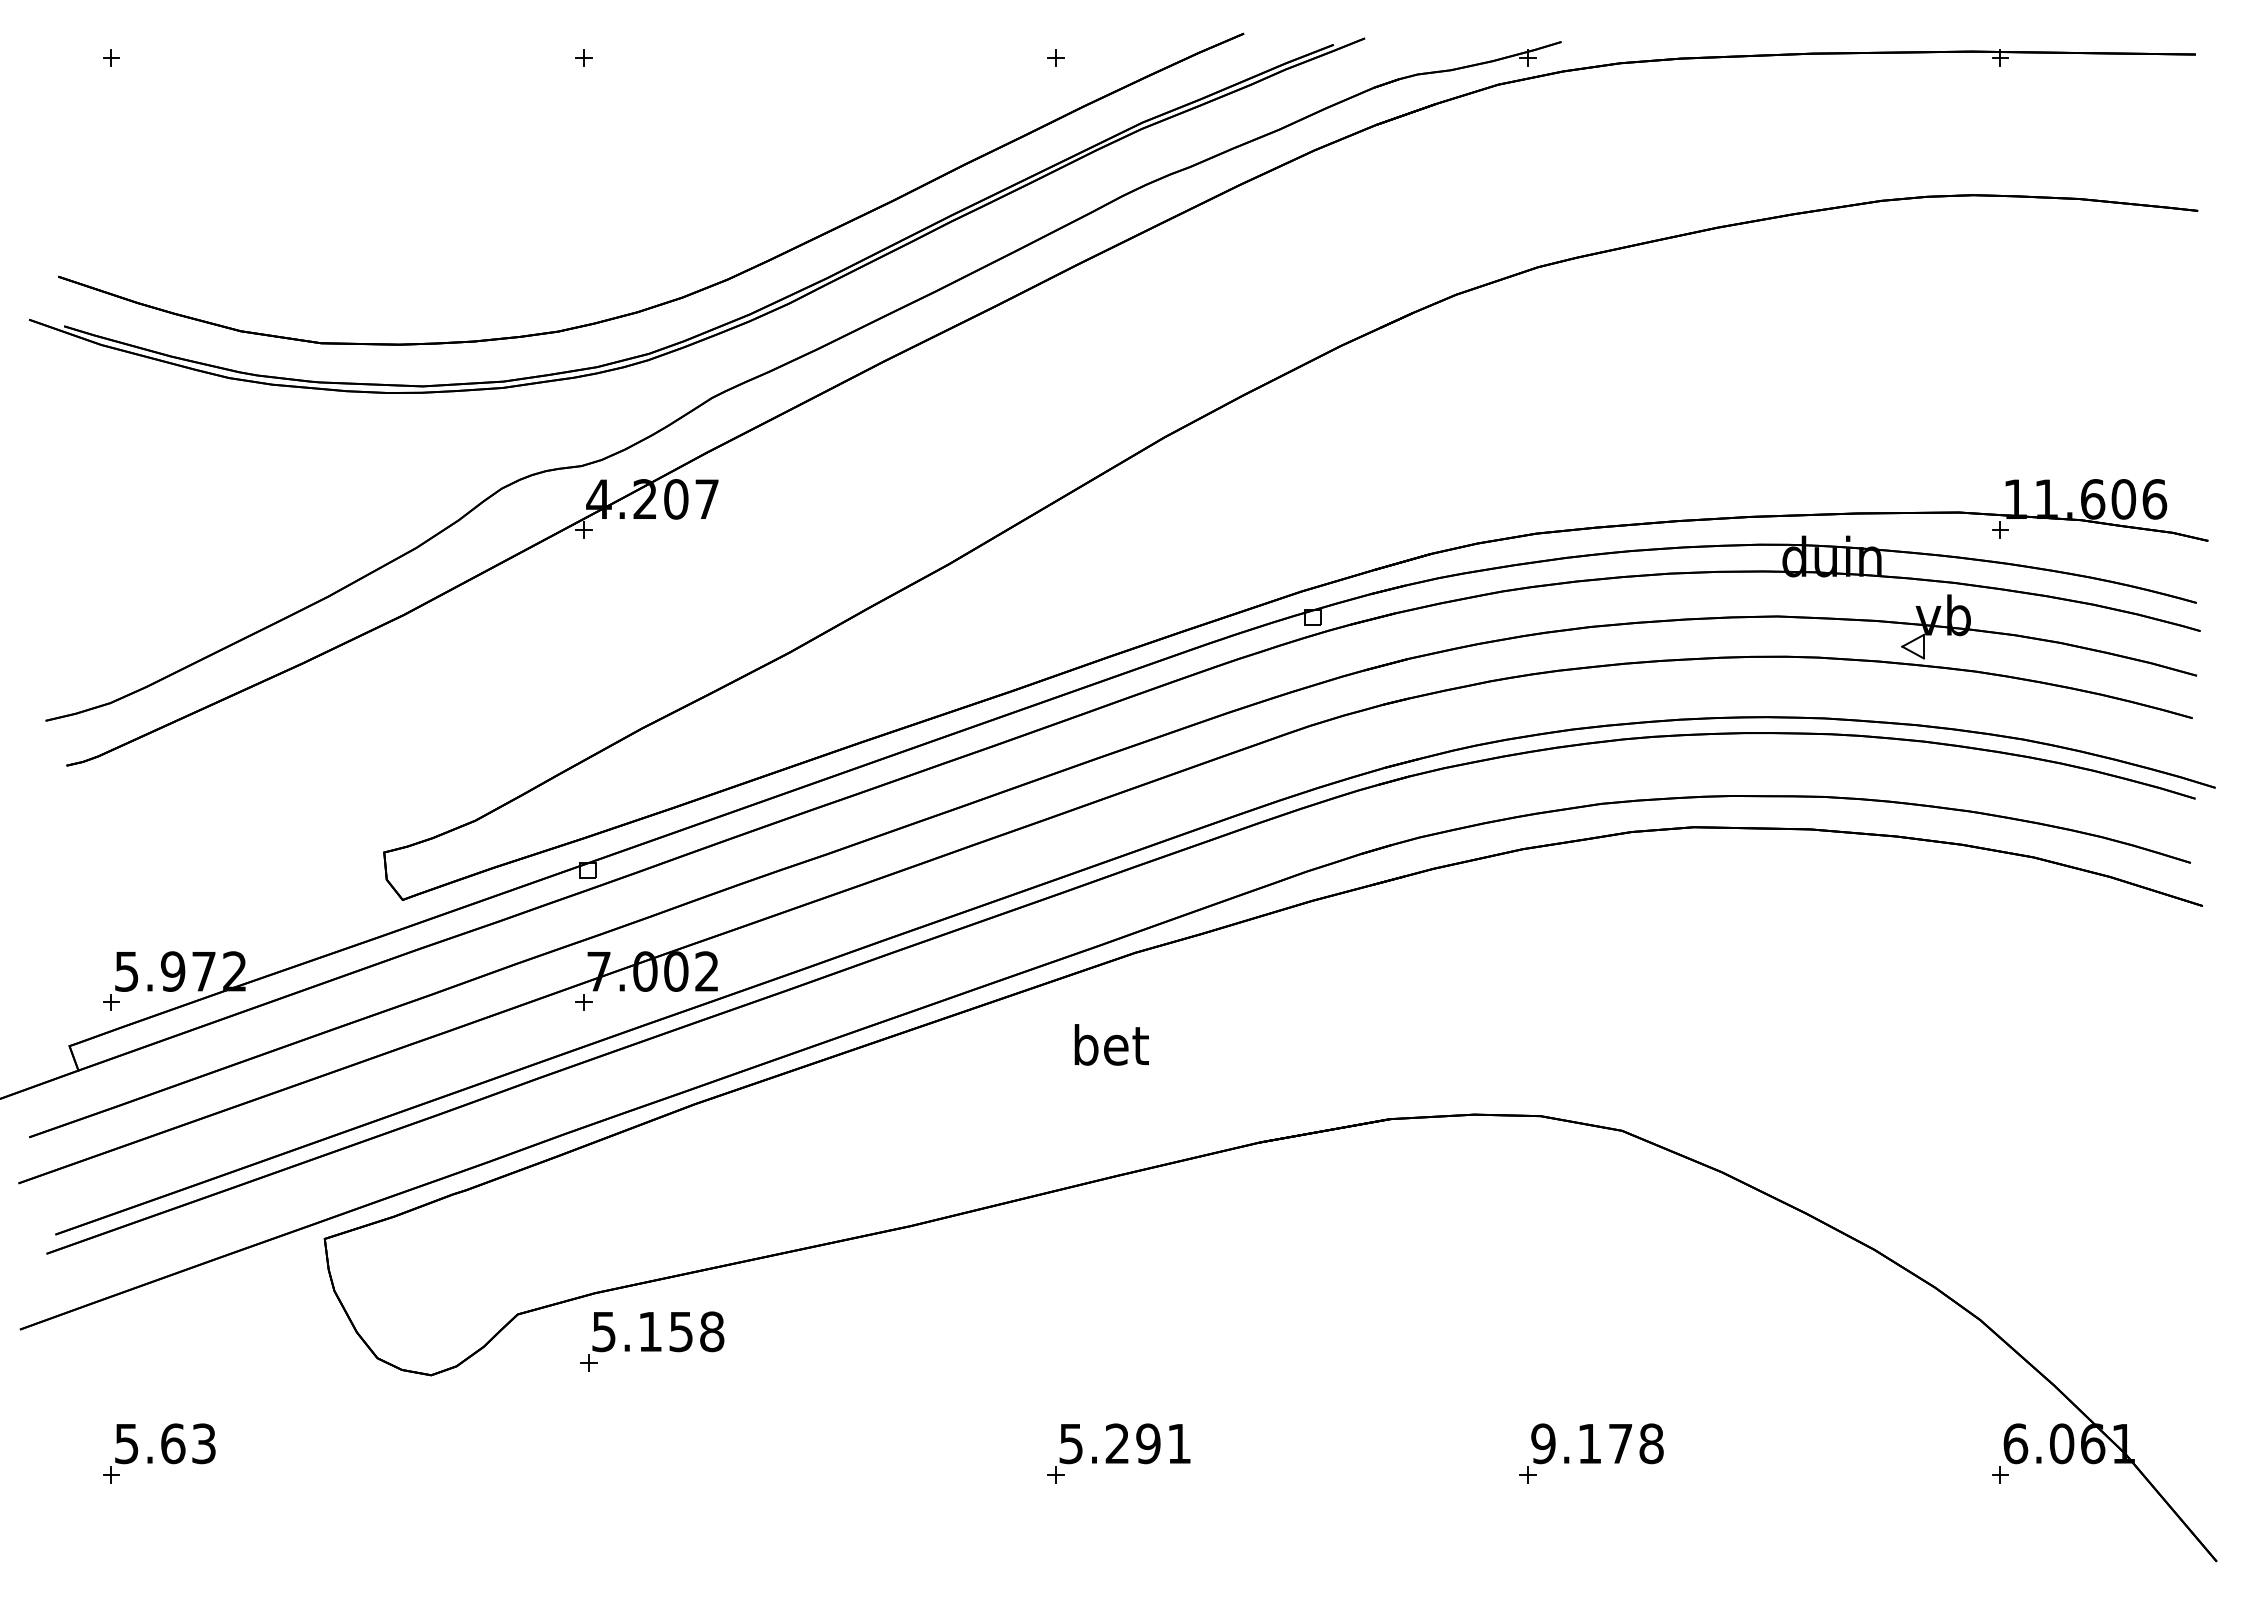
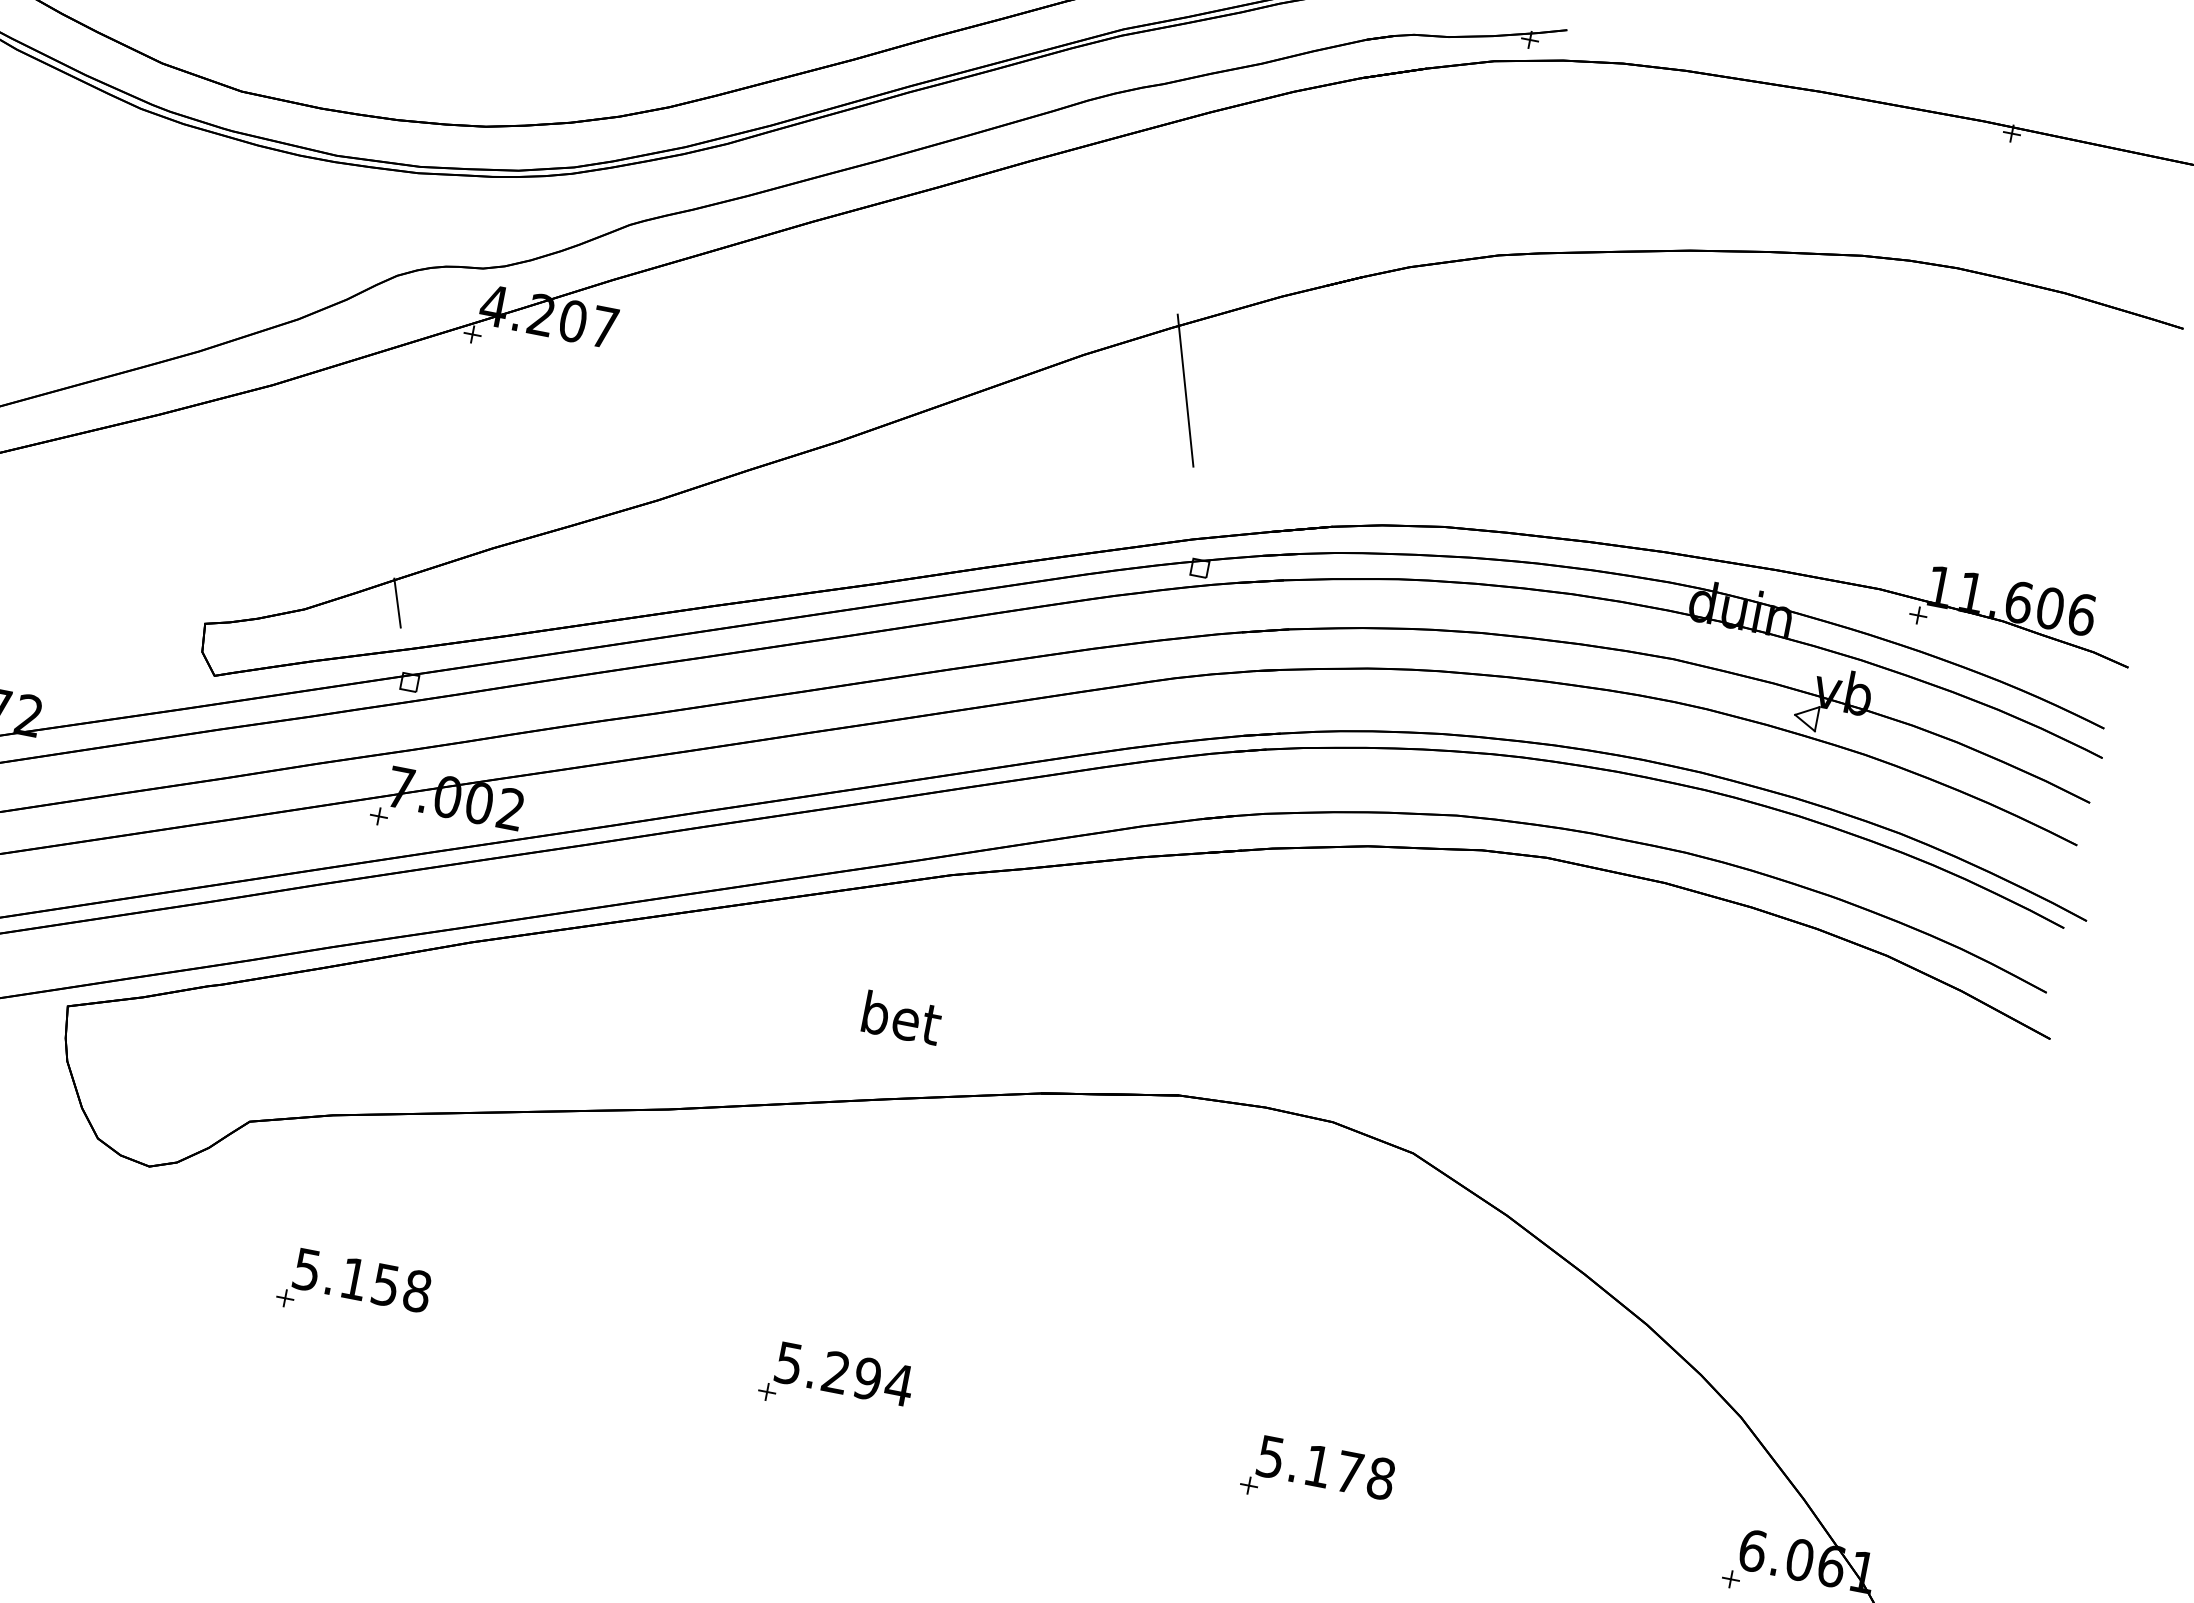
line: (1266, 452) -> (1184, 390), added
line: (561, 797) -> (396, 602), added
text: (1111, 1044) -> (901, 1017), moved
part: (652, 1341) -> (354, 1289), moved
text: (1179, 1443) -> (899, 1384), 5.291 -> 5.294
text: (1543, 1443) -> (1270, 1456), 9.178 -> 5.178

